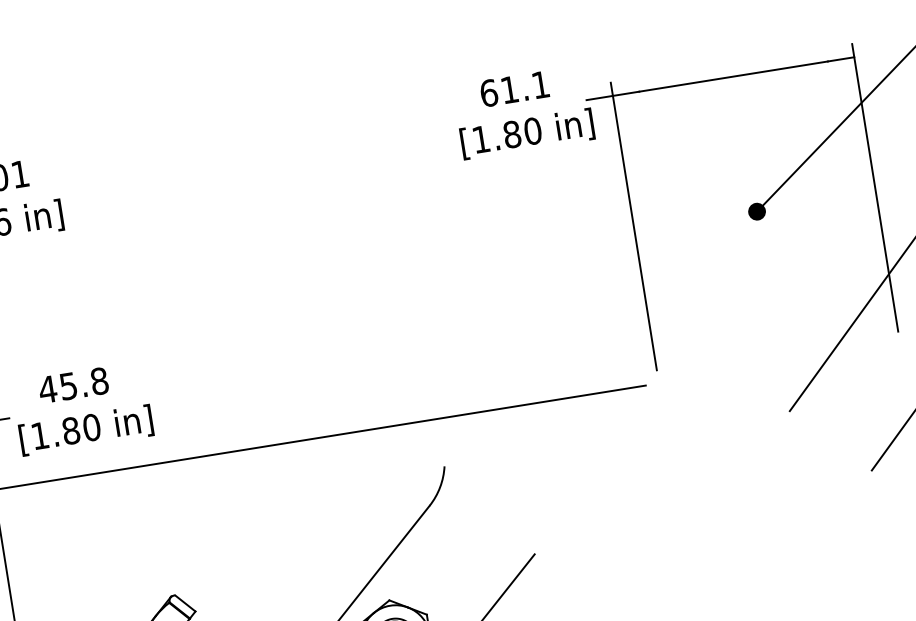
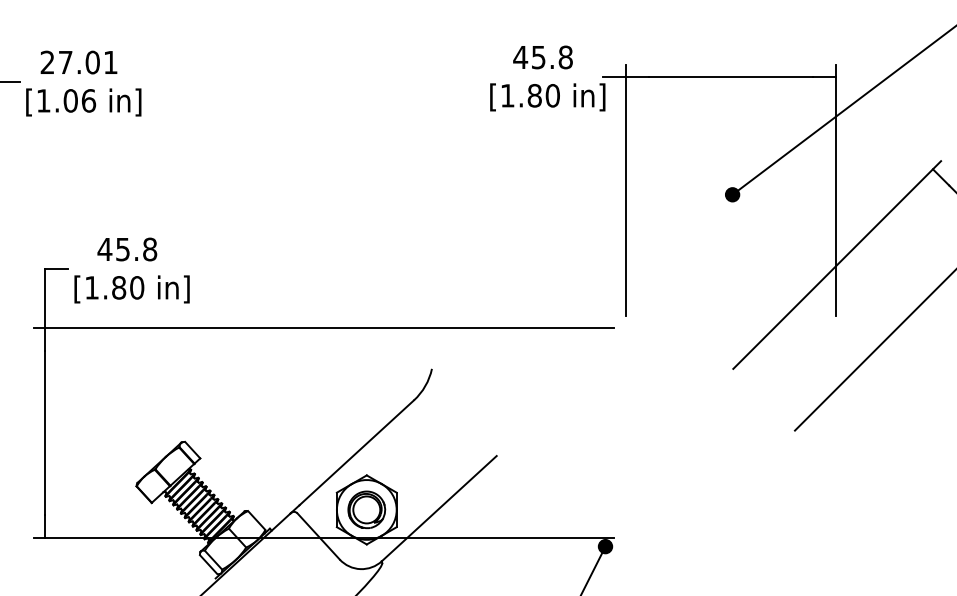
text: (514, 89) -> (542, 57), 61.1 -> 45.8

